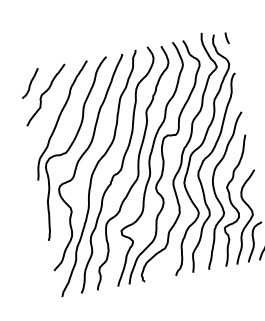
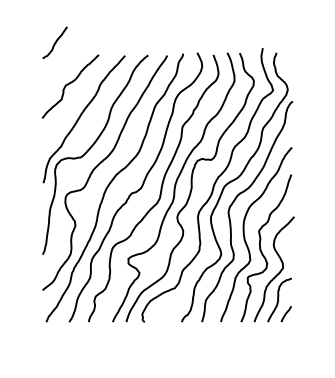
line: (226, 38) -> (290, 59), removed
curve: (29, 83) -> (54, 42), moved

